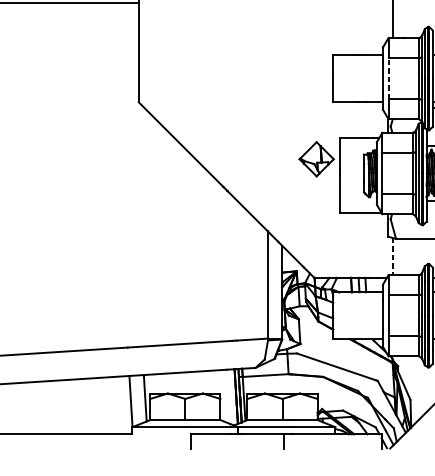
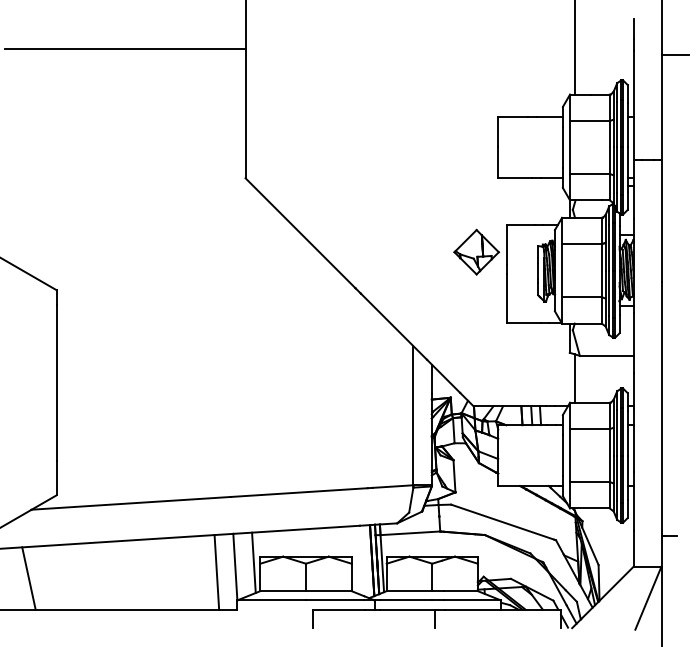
line: (388, 77) -> (570, 146), dashed -> solid
line: (392, 257) -> (575, 379), dashed -> solid
line: (116, 405) -> (216, 572), added

